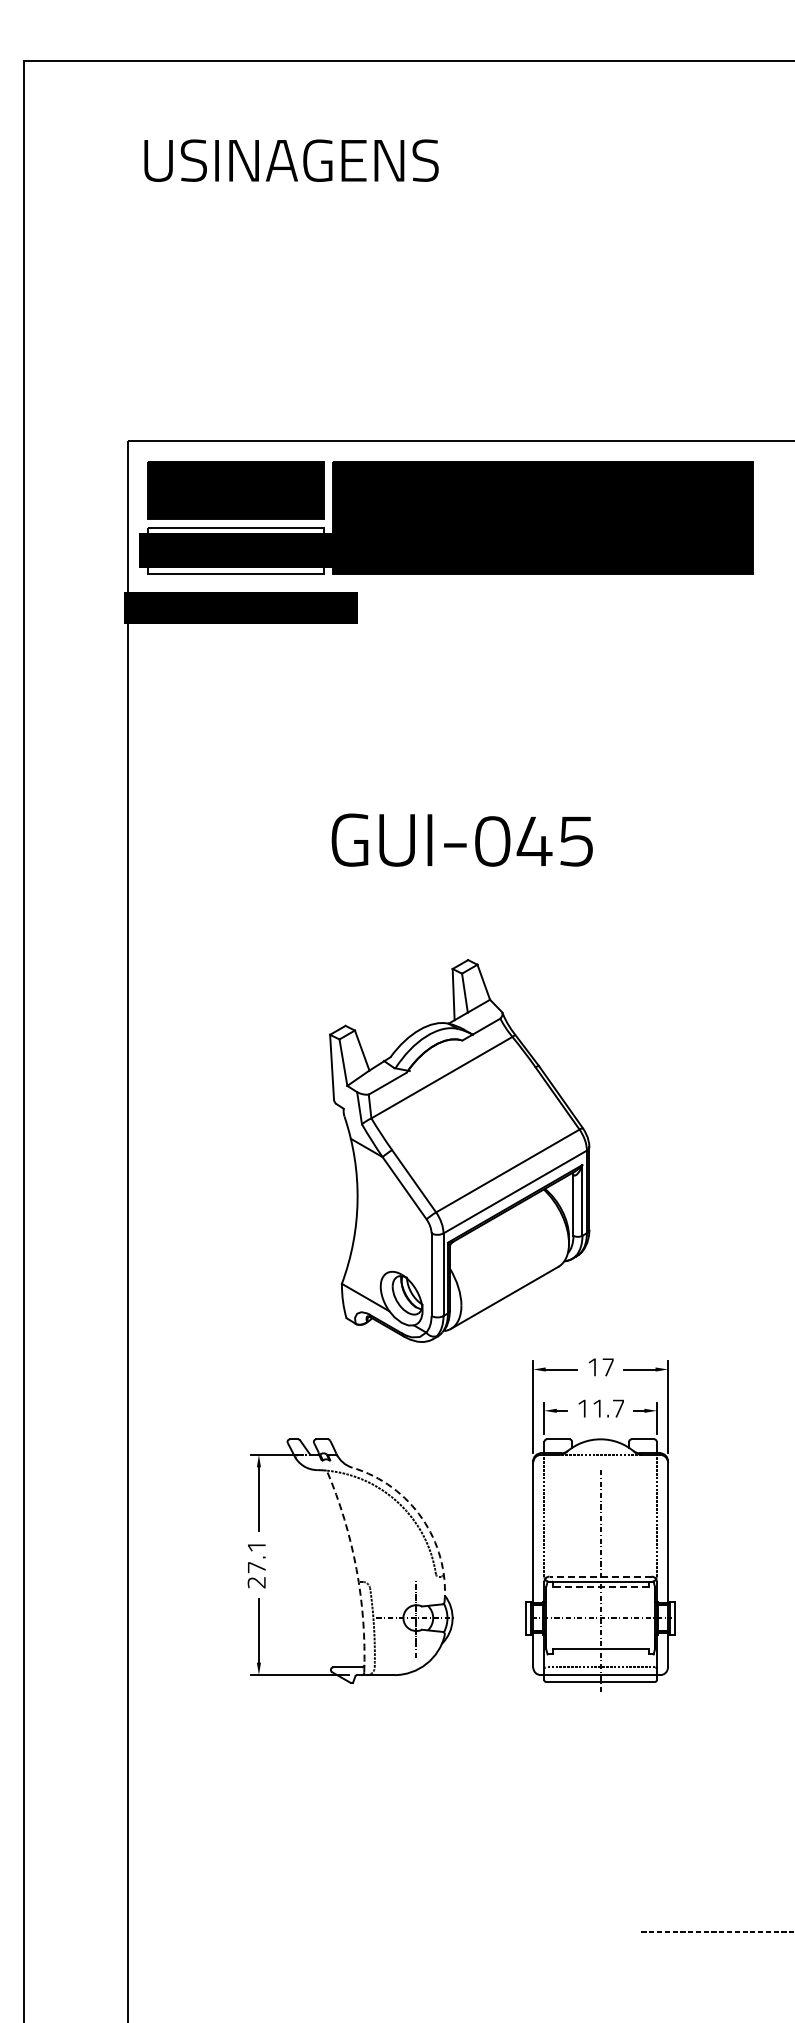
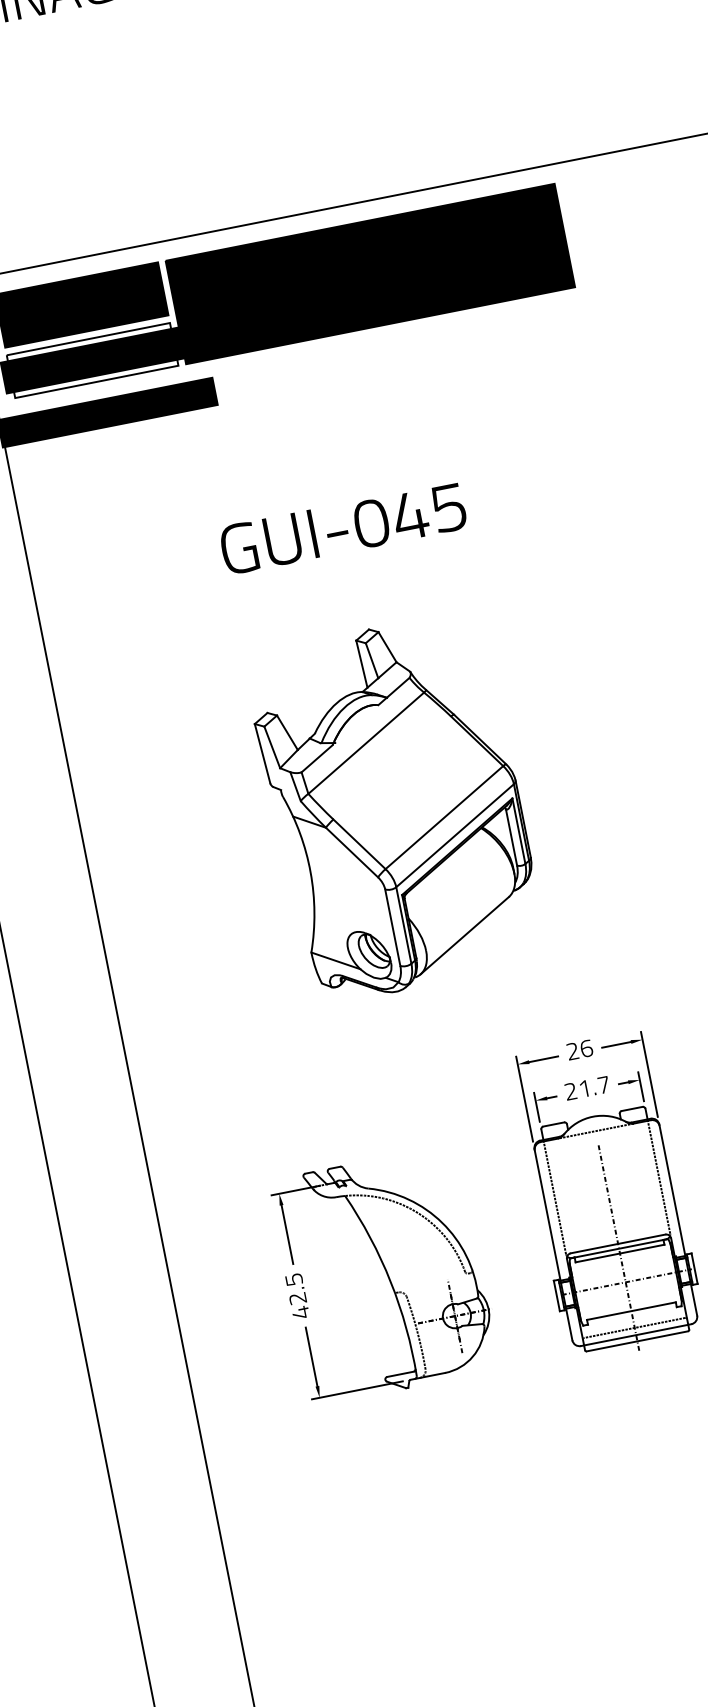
text: (461, 839) -> (342, 527), moved
part: (459, 1150) -> (395, 807), moved
text: (600, 1367) -> (579, 1050), 17 -> 26
text: (582, 1408) -> (570, 1091), 11.7 -> 21.7
arc: (422, 1518) -> (442, 1222), dashed -> solid
text: (256, 1565) -> (297, 1296), 27.1 -> 42.5
arc: (356, 1569) -> (390, 1282), dashed -> solid
line: (600, 1576) -> (617, 1243), dashed -> solid
line: (600, 1587) -> (620, 1253), dashed -> solid

